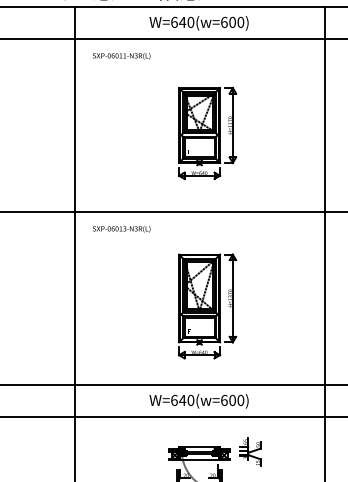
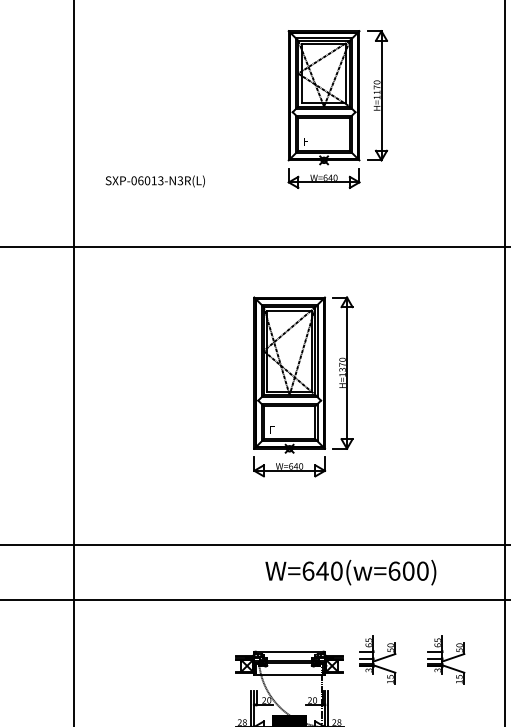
part: (207, 133) -> (337, 109), moved
text: (121, 229) -> (155, 181), moved
part: (207, 306) -> (303, 386), moved
text: (198, 401) -> (349, 572), moved
part: (290, 451) -> (446, 659), added

